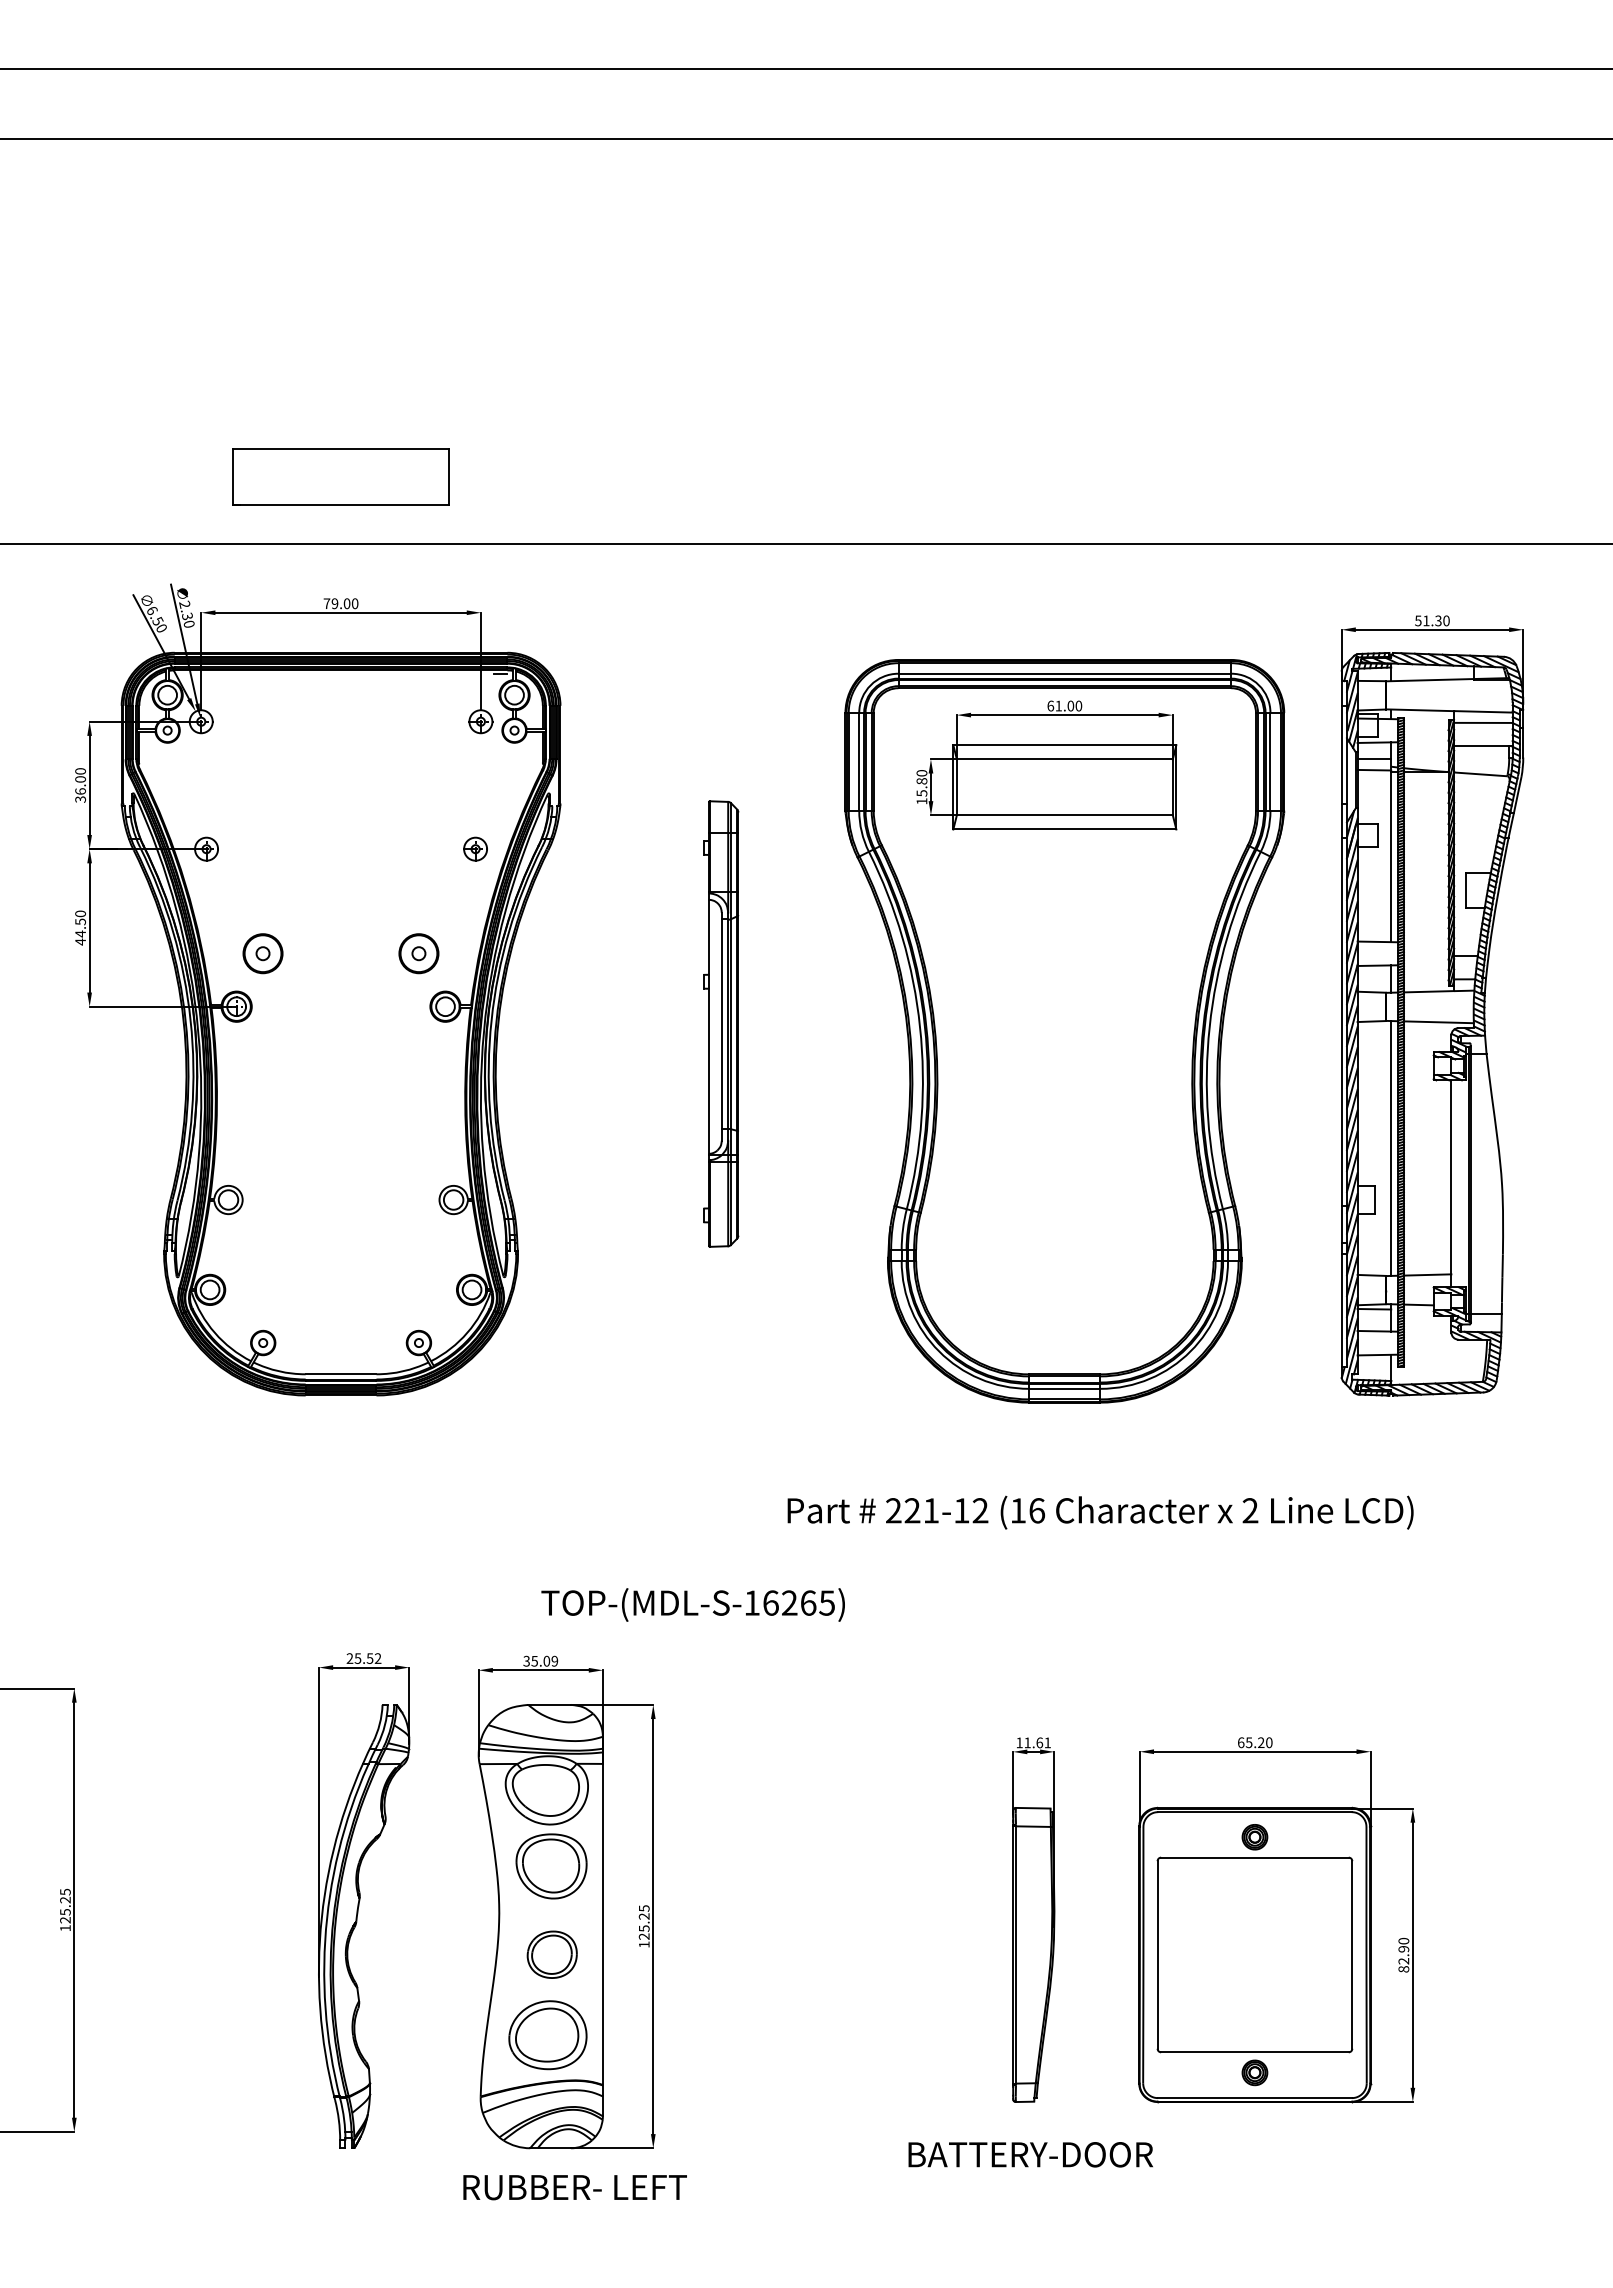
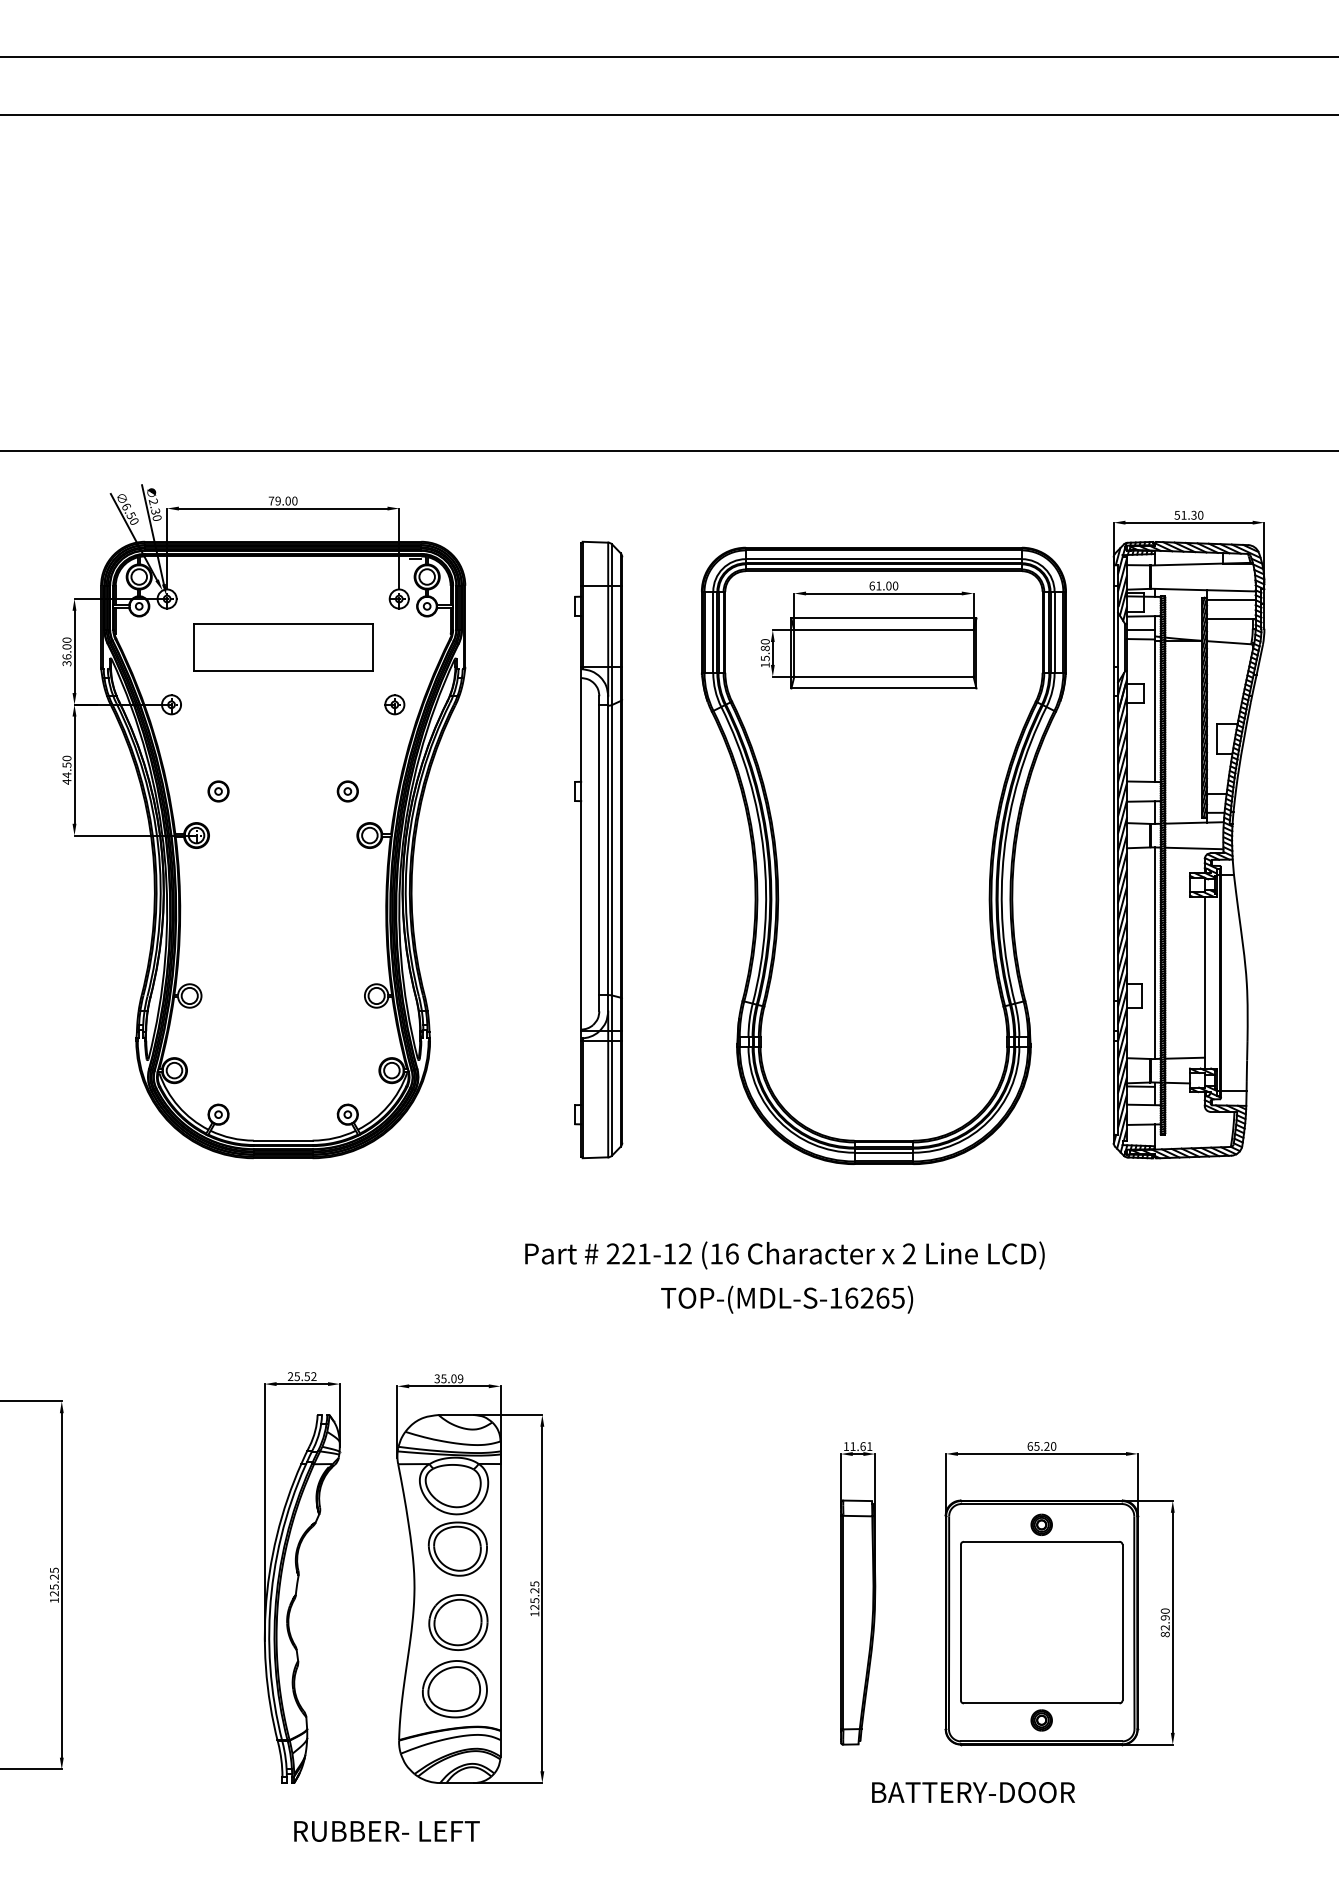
part: (340, 476) -> (282, 646), moved
part: (263, 953) -> (218, 791), size x0.62
part: (418, 953) -> (347, 791), size x0.62
part: (721, 1023) -> (598, 849), size x1.67
text: (1100, 1512) -> (784, 1255), moved
text: (692, 1604) -> (786, 1299), moved
part: (552, 1954) -> (458, 1622), size x1.43
text: (1030, 2154) -> (973, 1792), moved
text: (574, 2187) -> (386, 1831), moved

